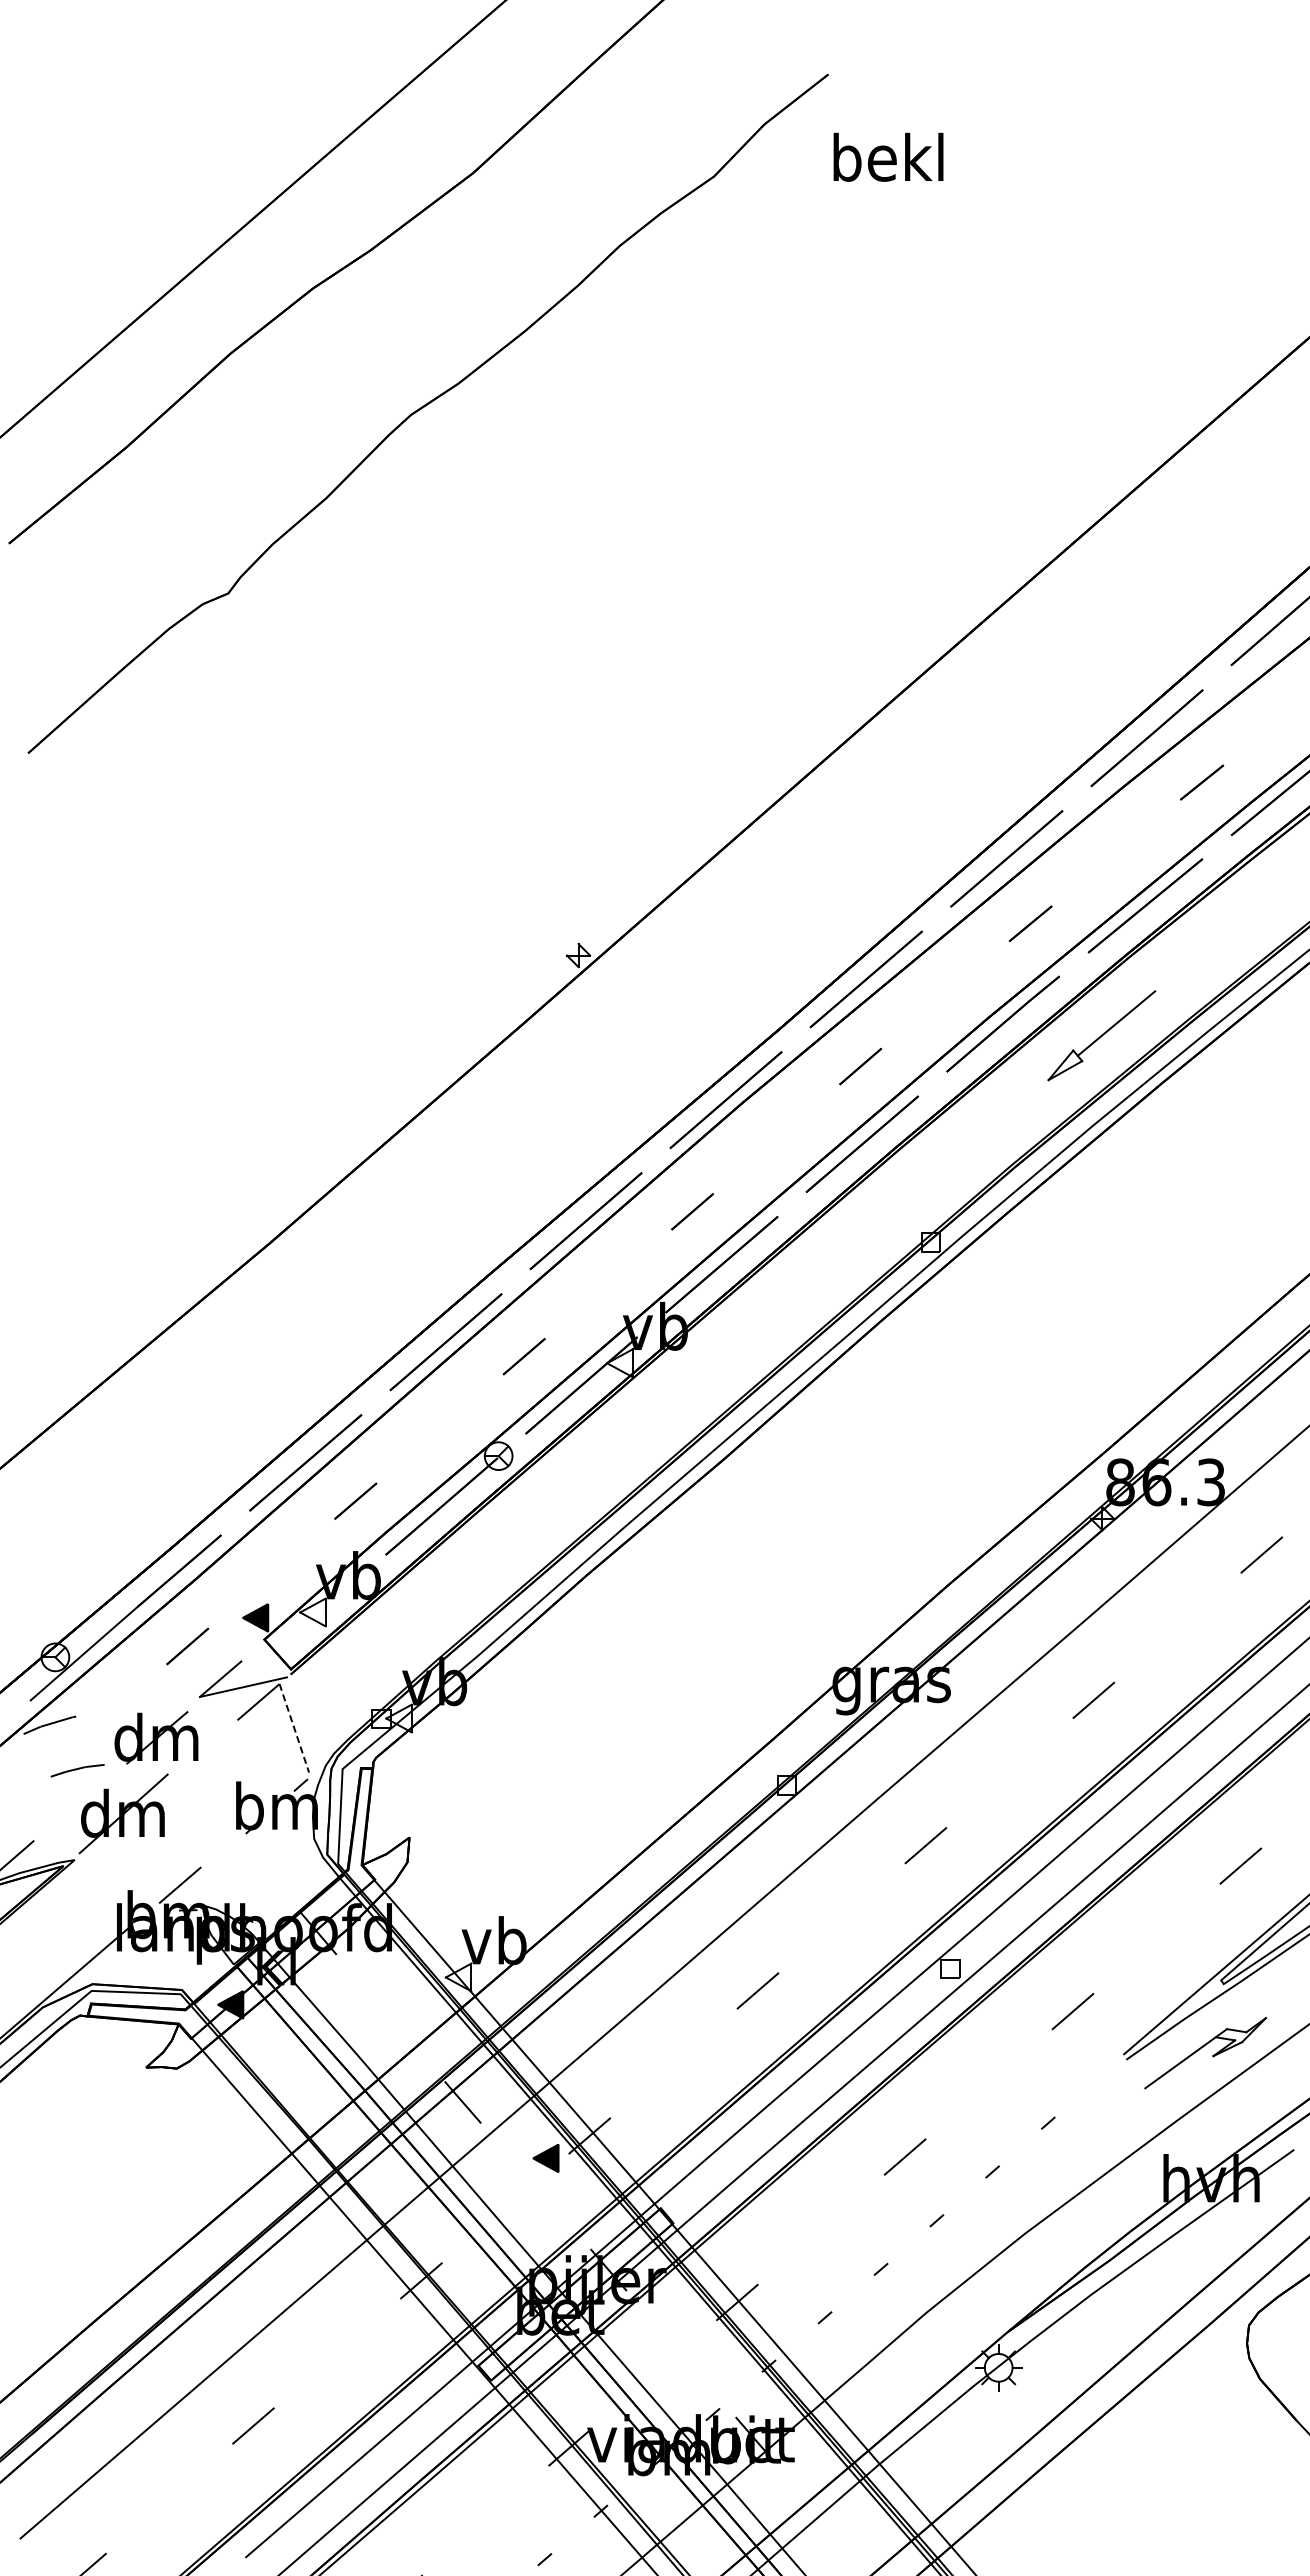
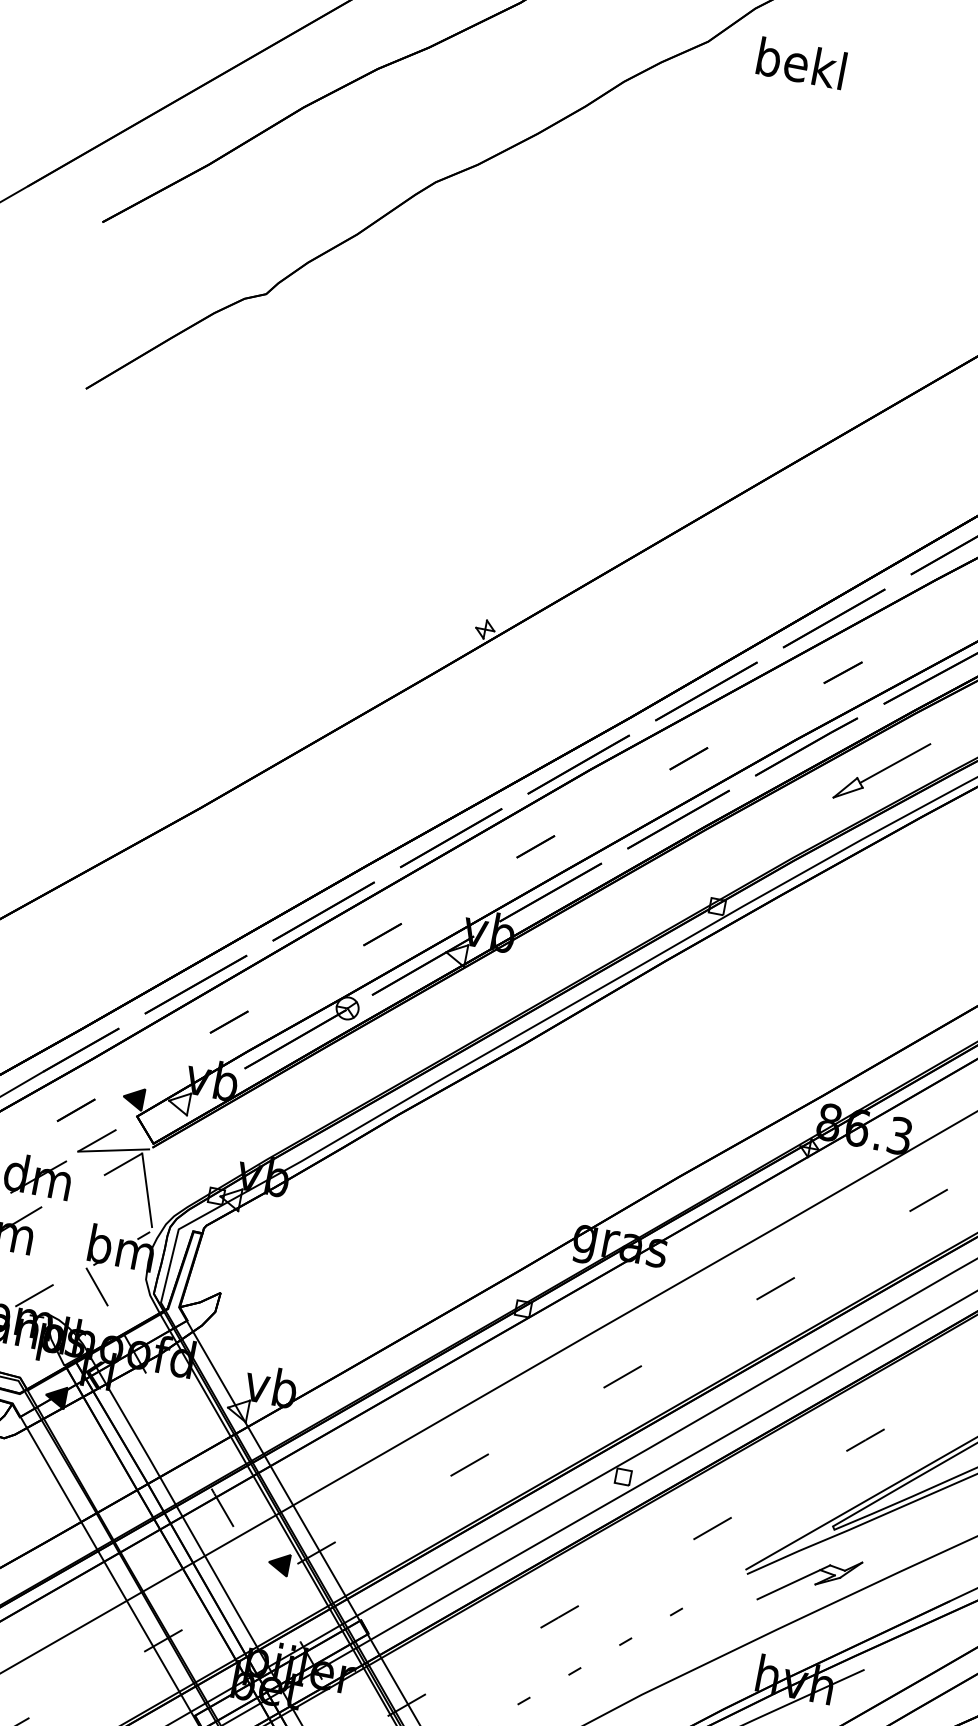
text: (888, 156) -> (801, 62), moved
line: (294, 1728) -> (147, 1190), dashed -> solid
line: (255, 1859) -> (97, 1286), added

